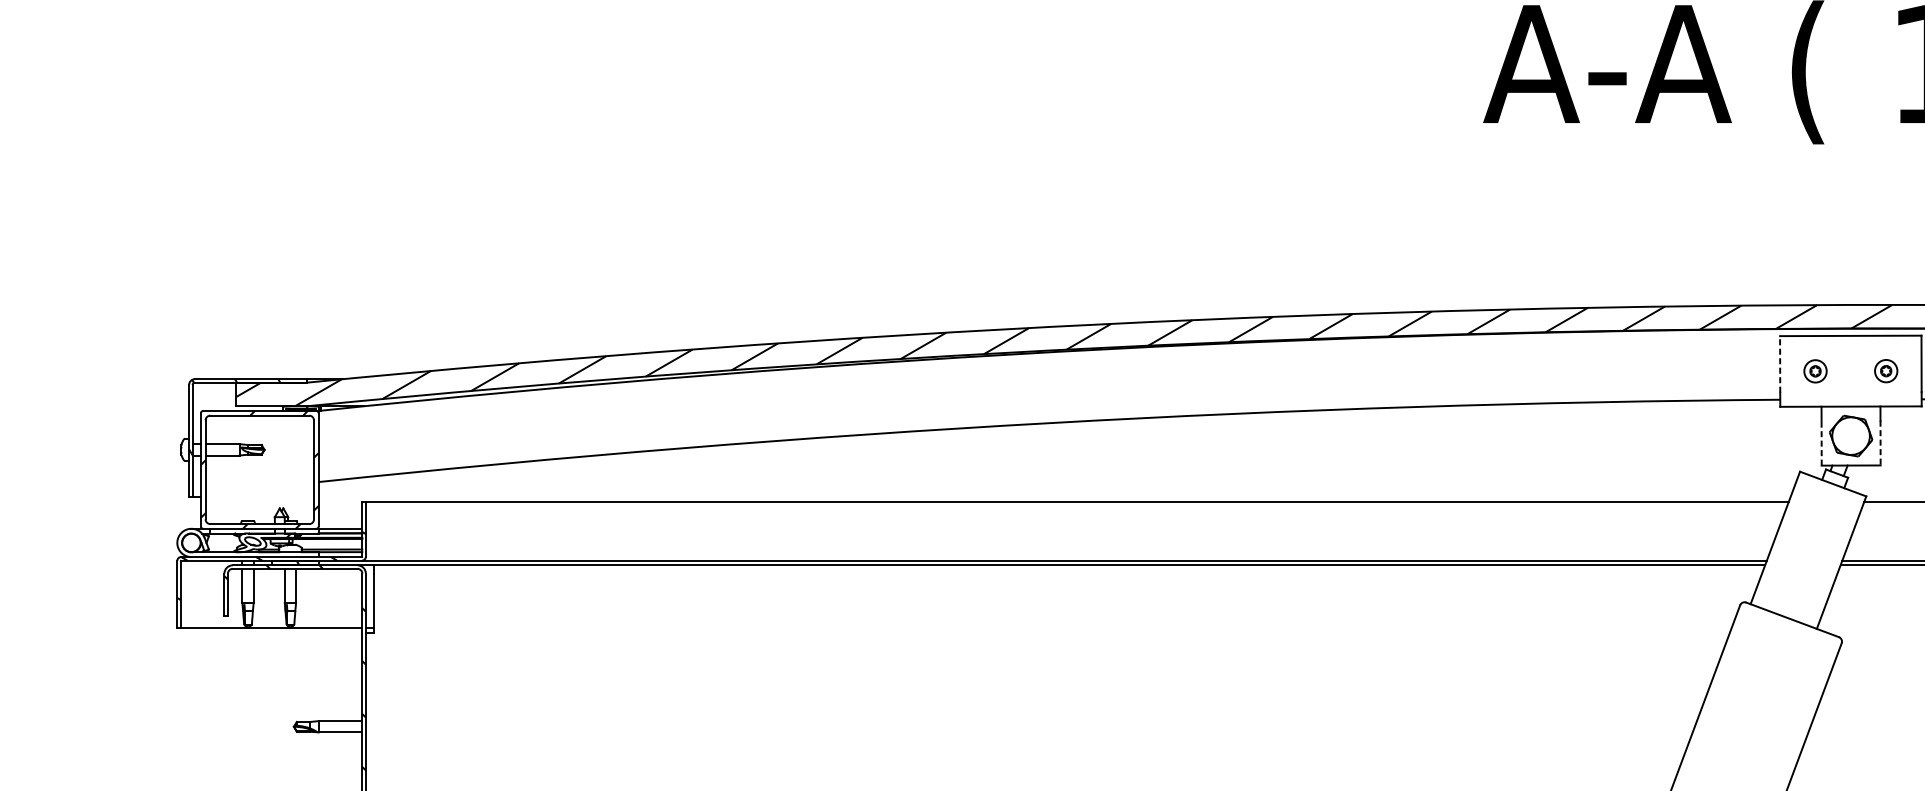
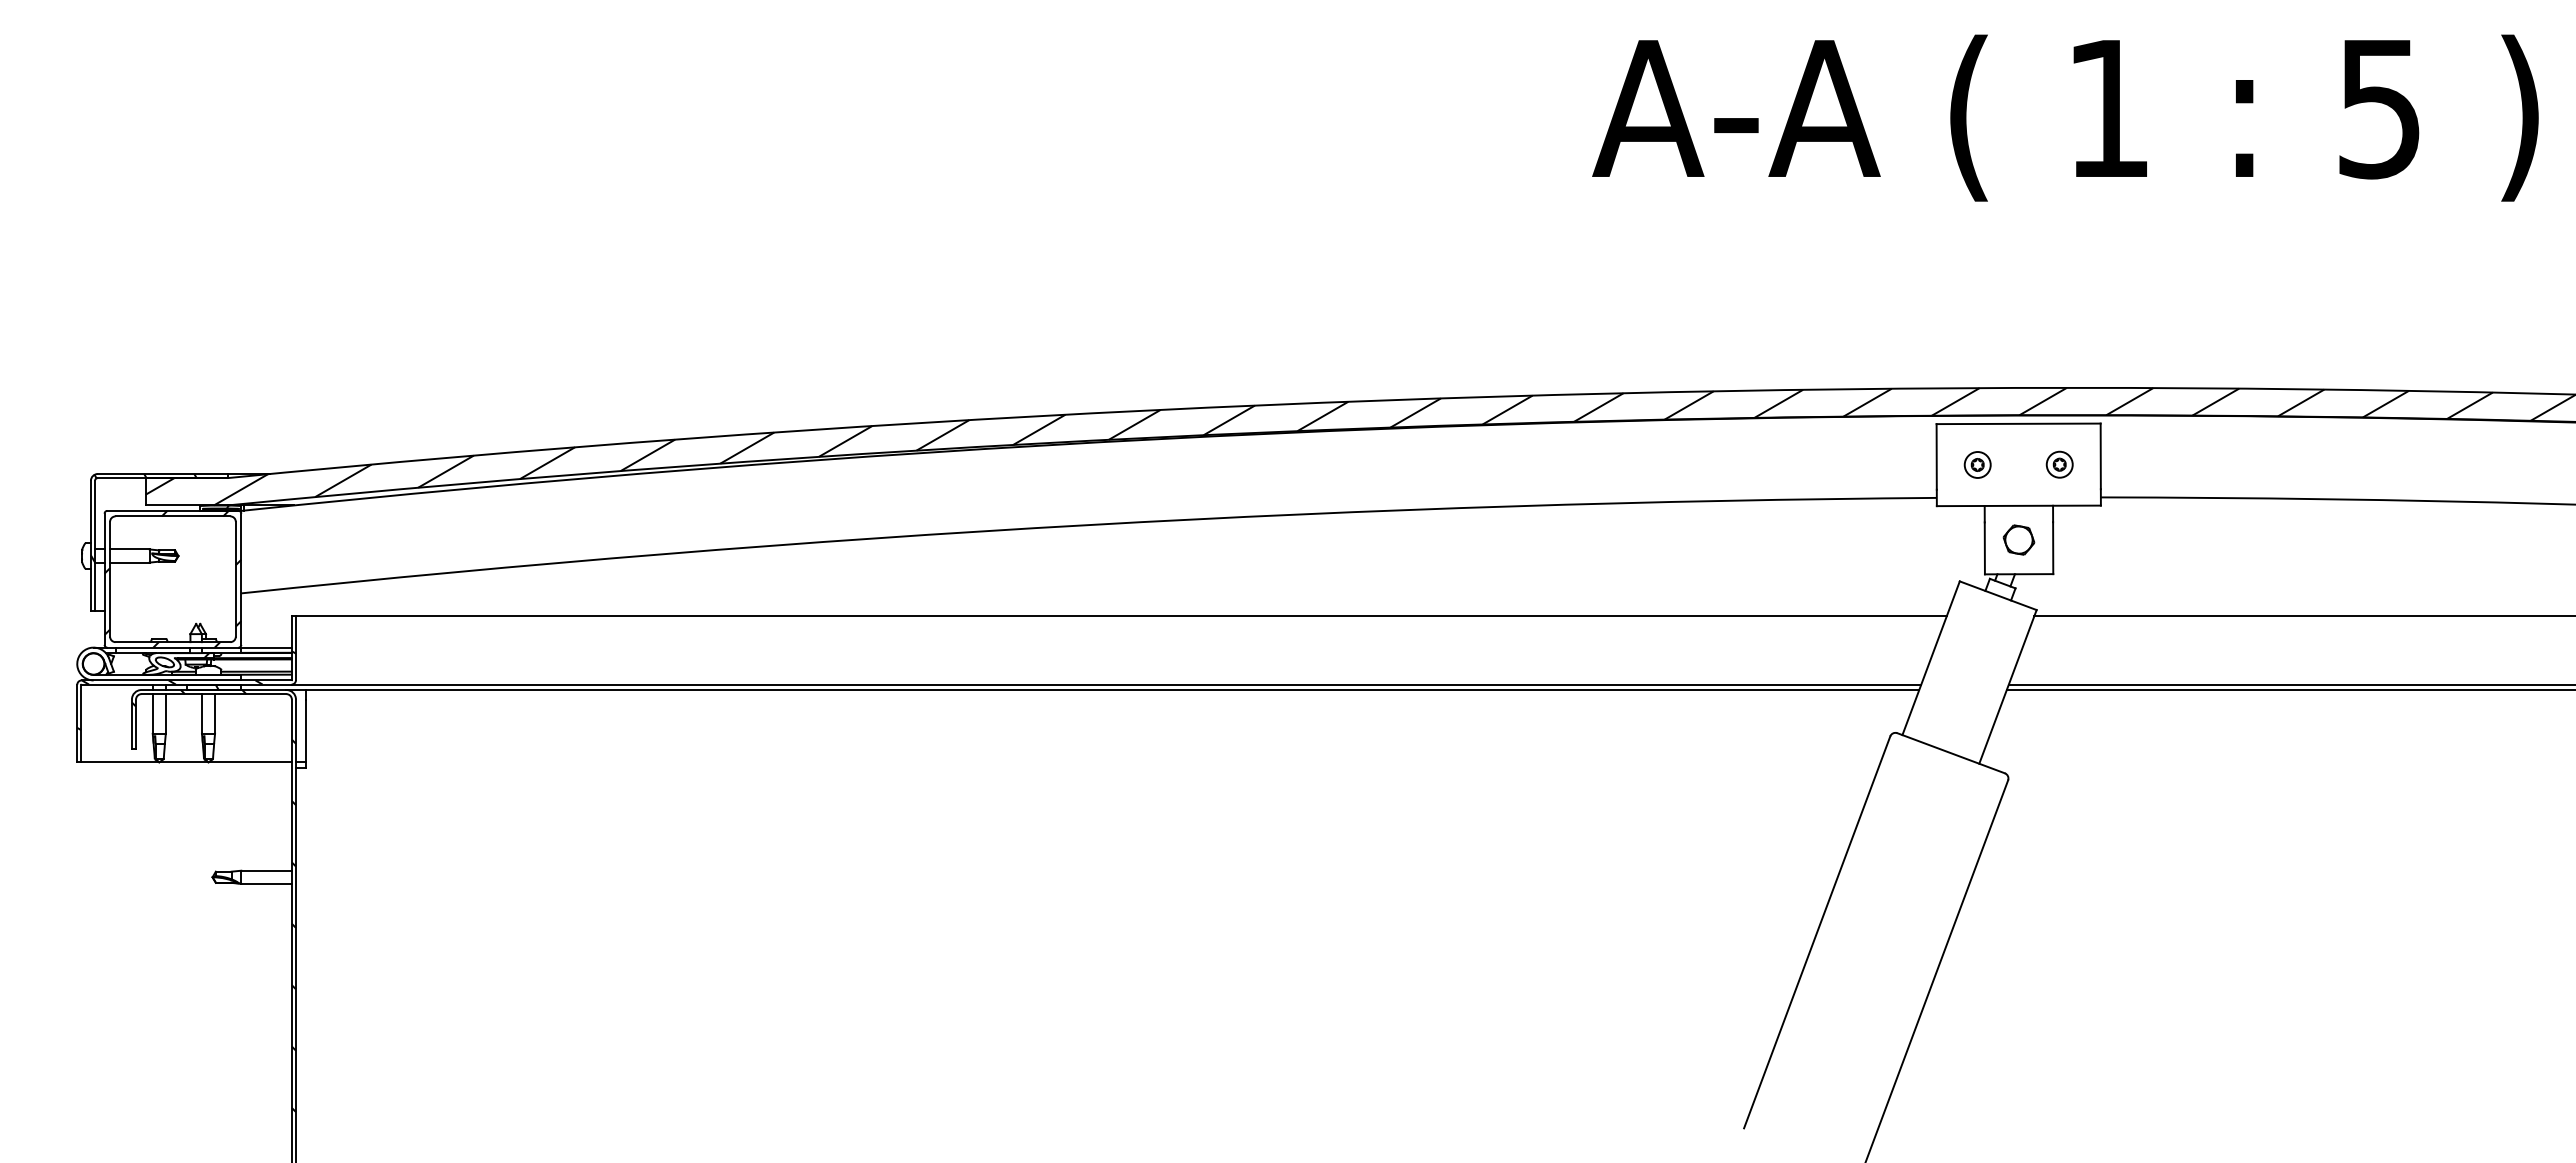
line: (1779, 364) -> (1936, 456), dashed -> solid
part: (1850, 435) -> (2018, 539), size x0.62
line: (1821, 443) -> (1984, 548), dashed -> solid
line: (1880, 443) -> (2053, 548), dashed -> solid

